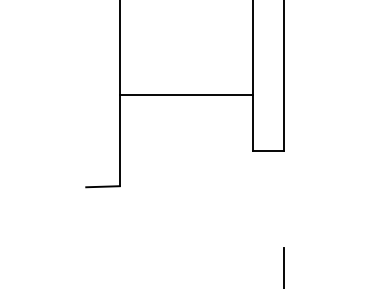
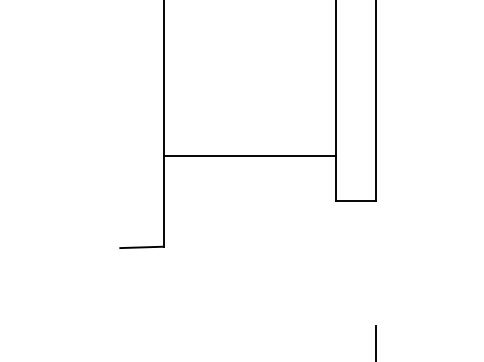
line: (186, 95) -> (249, 156), moved

